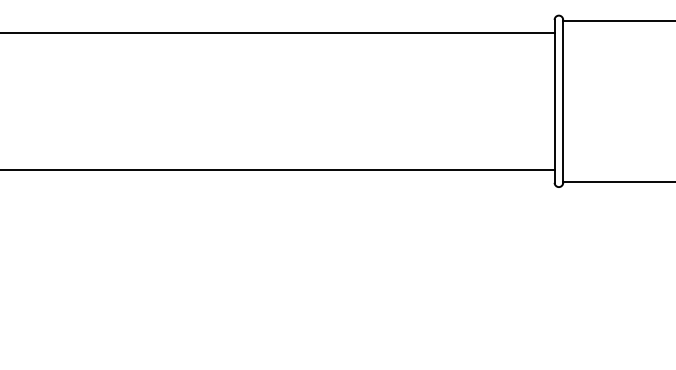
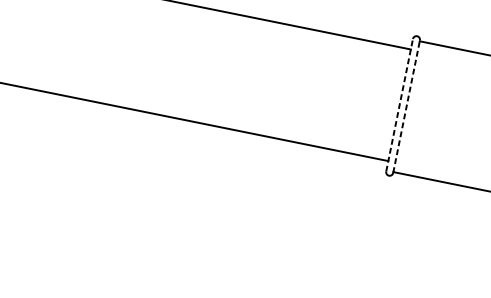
line: (554, 100) -> (399, 104), solid -> dashed
line: (563, 100) -> (406, 106), solid -> dashed

